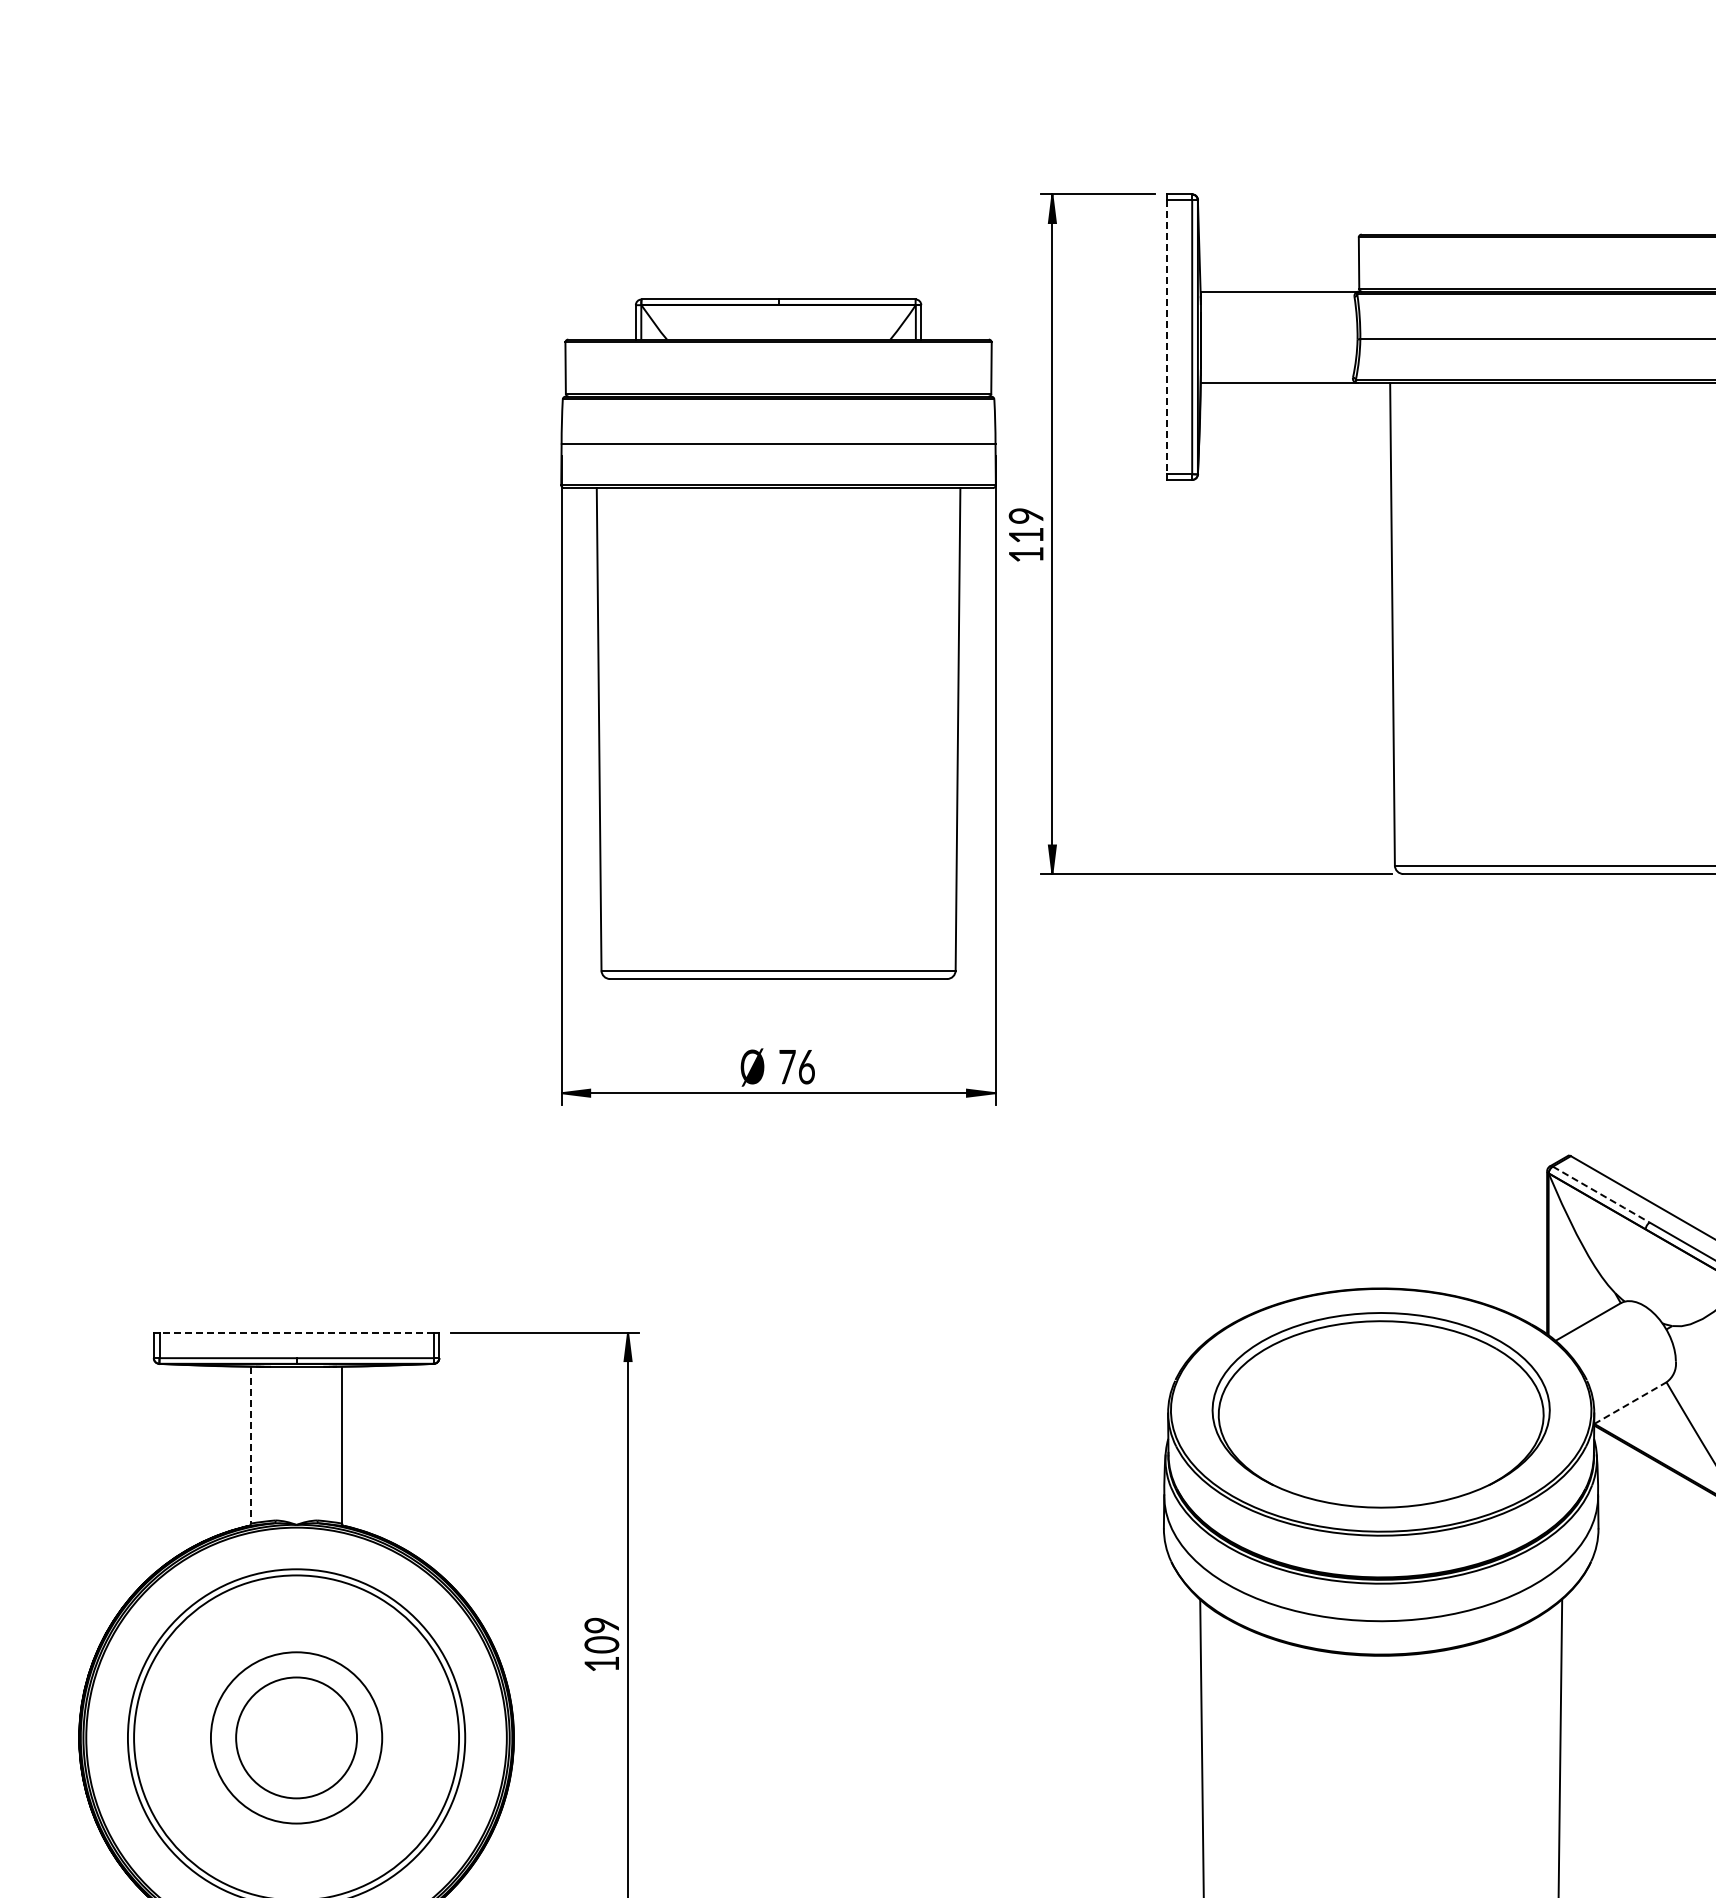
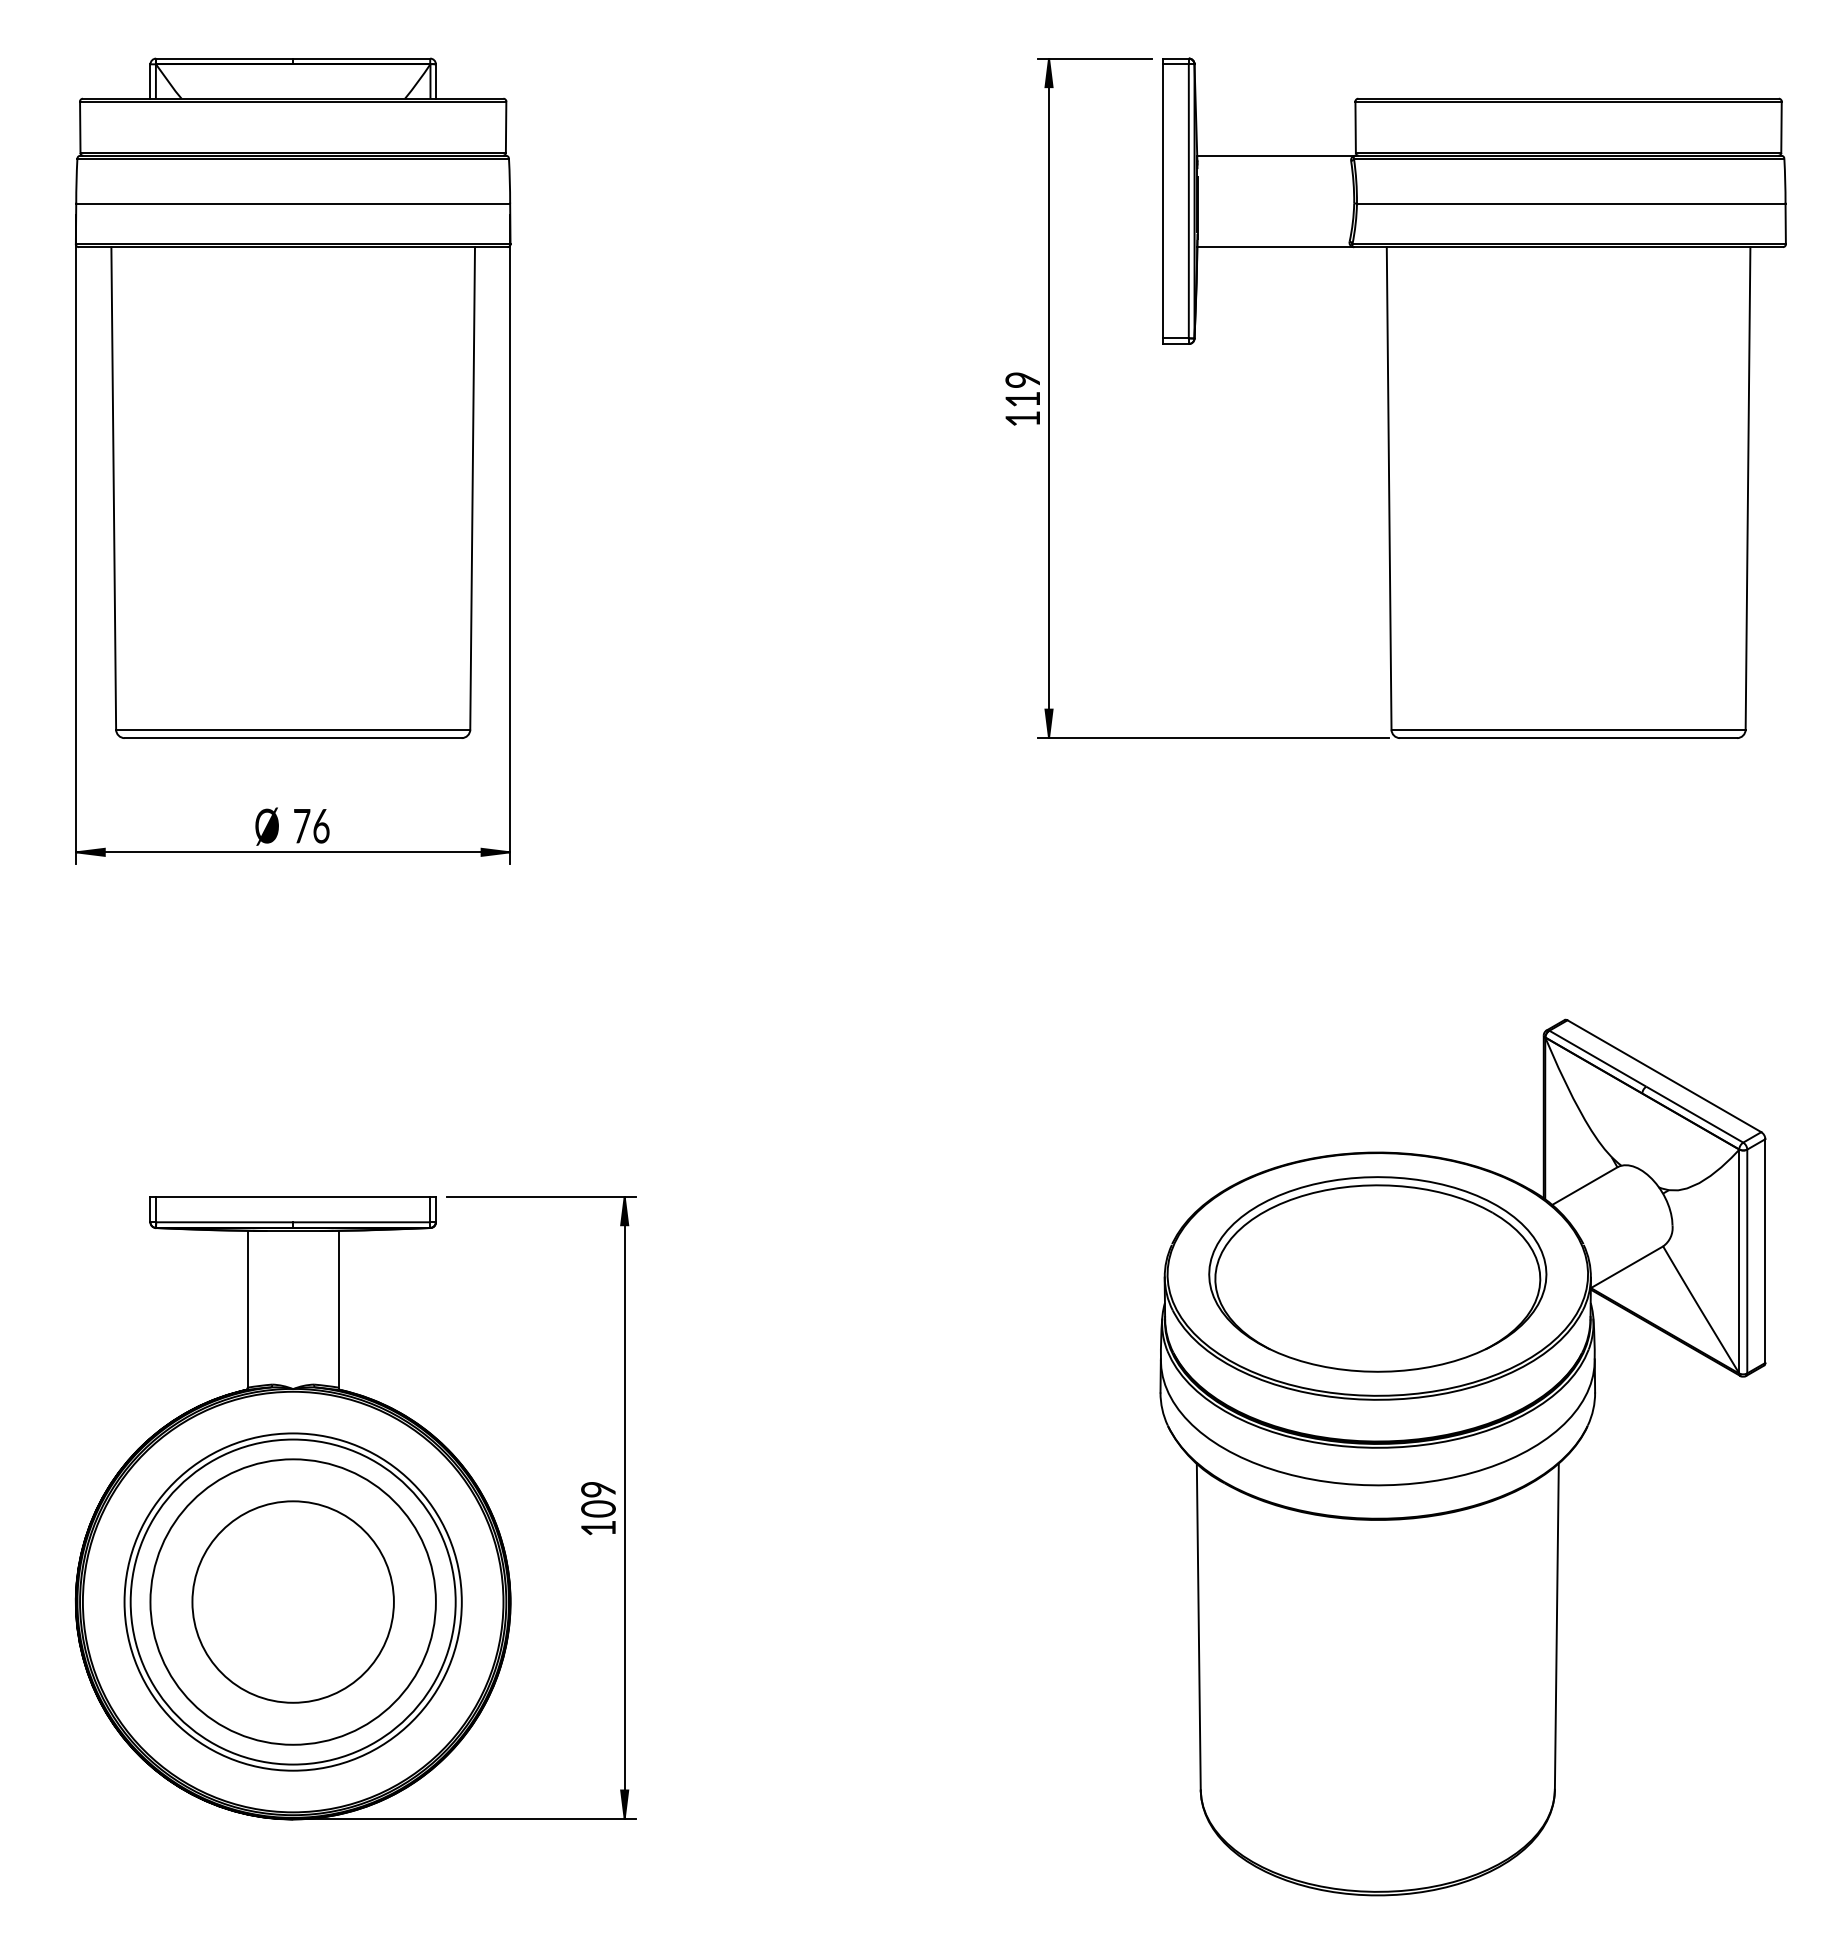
line: (1166, 337) -> (1163, 201), dashed -> solid
part: (778, 701) -> (293, 460), moved
line: (1600, 1194) -> (1597, 1058), dashed -> solid
line: (295, 1332) -> (292, 1196), dashed -> solid
line: (1629, 1403) -> (1626, 1267), dashed -> solid
line: (250, 1445) -> (247, 1309), dashed -> solid
circle: (295, 1737) -> (292, 1601), size x1.67
circle: (295, 1737) -> (292, 1601), size x1.67

